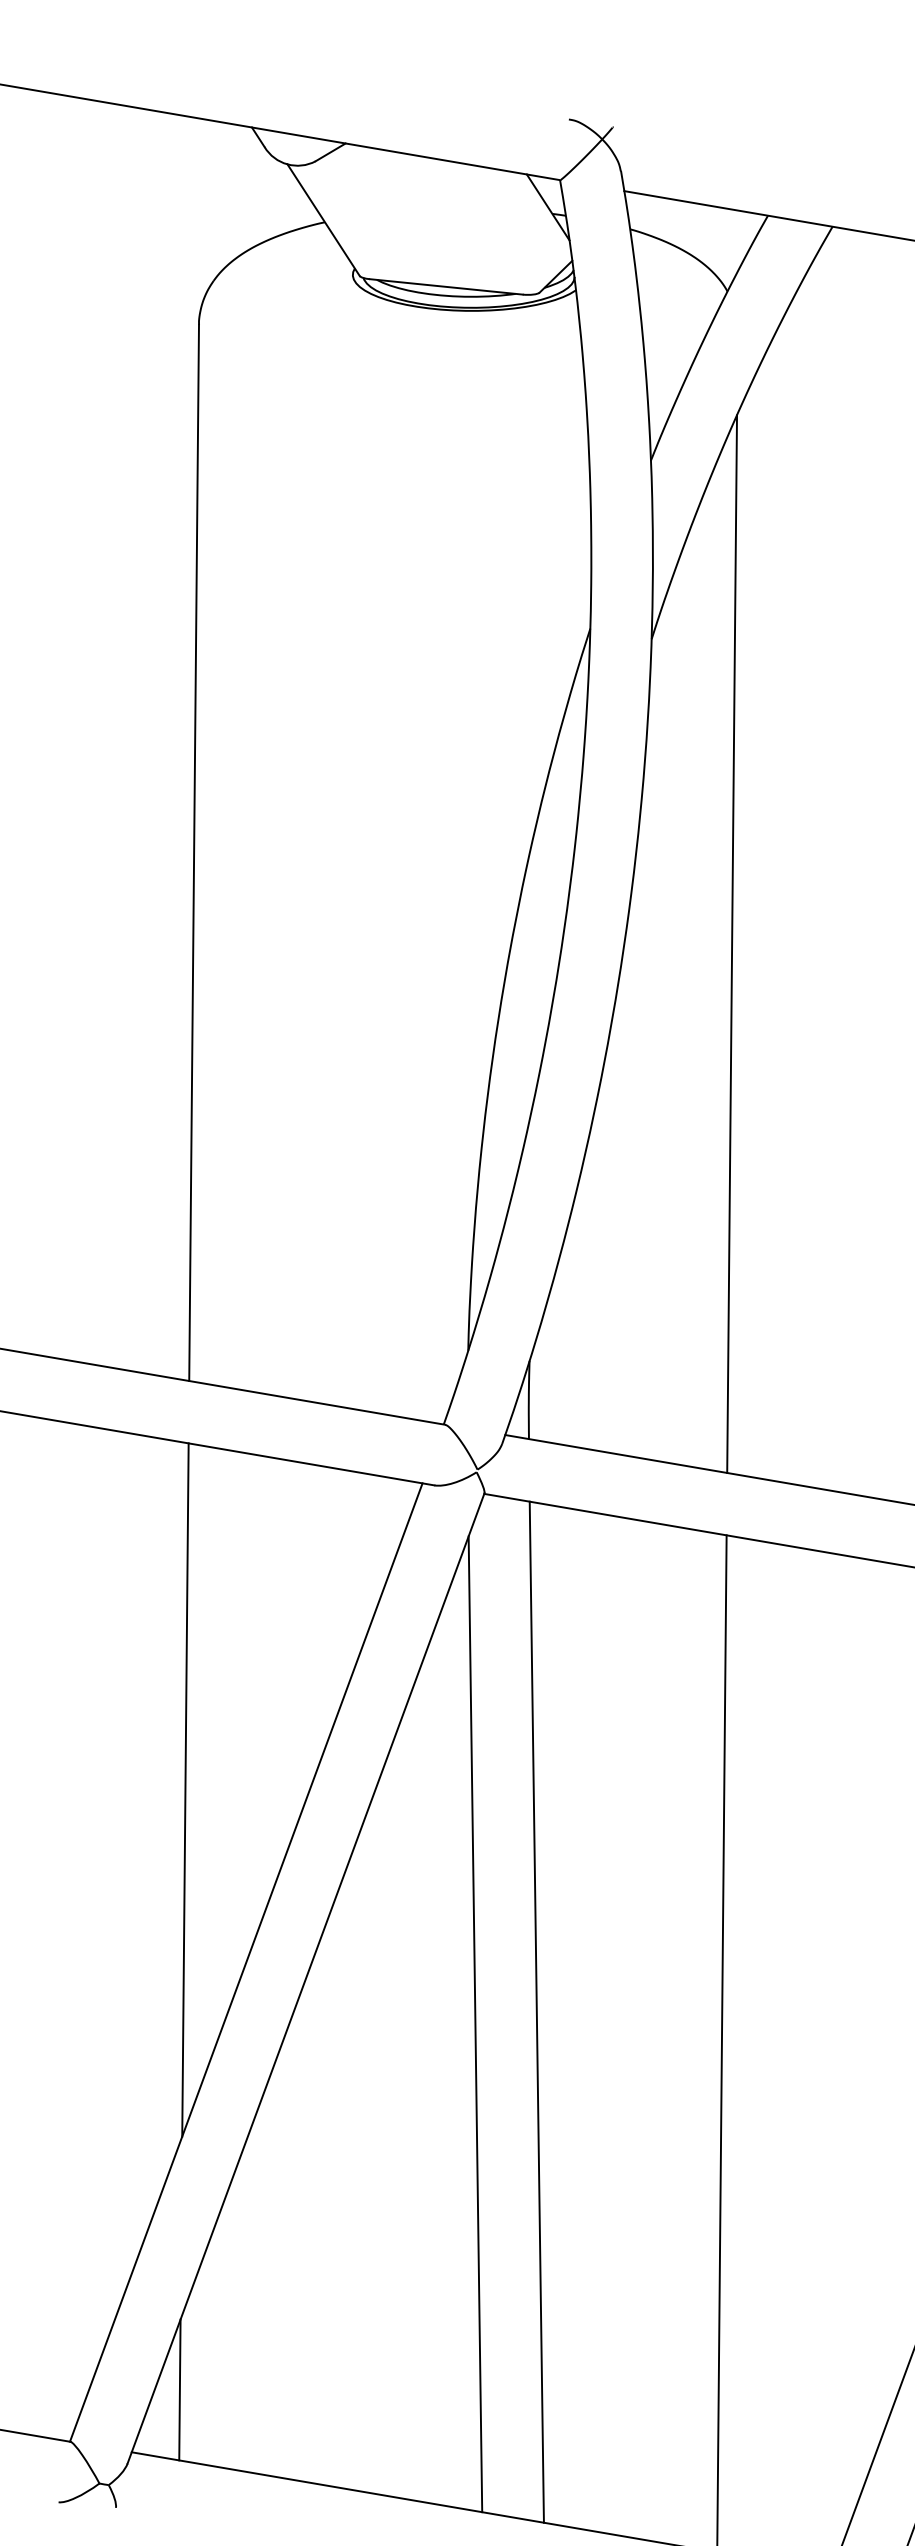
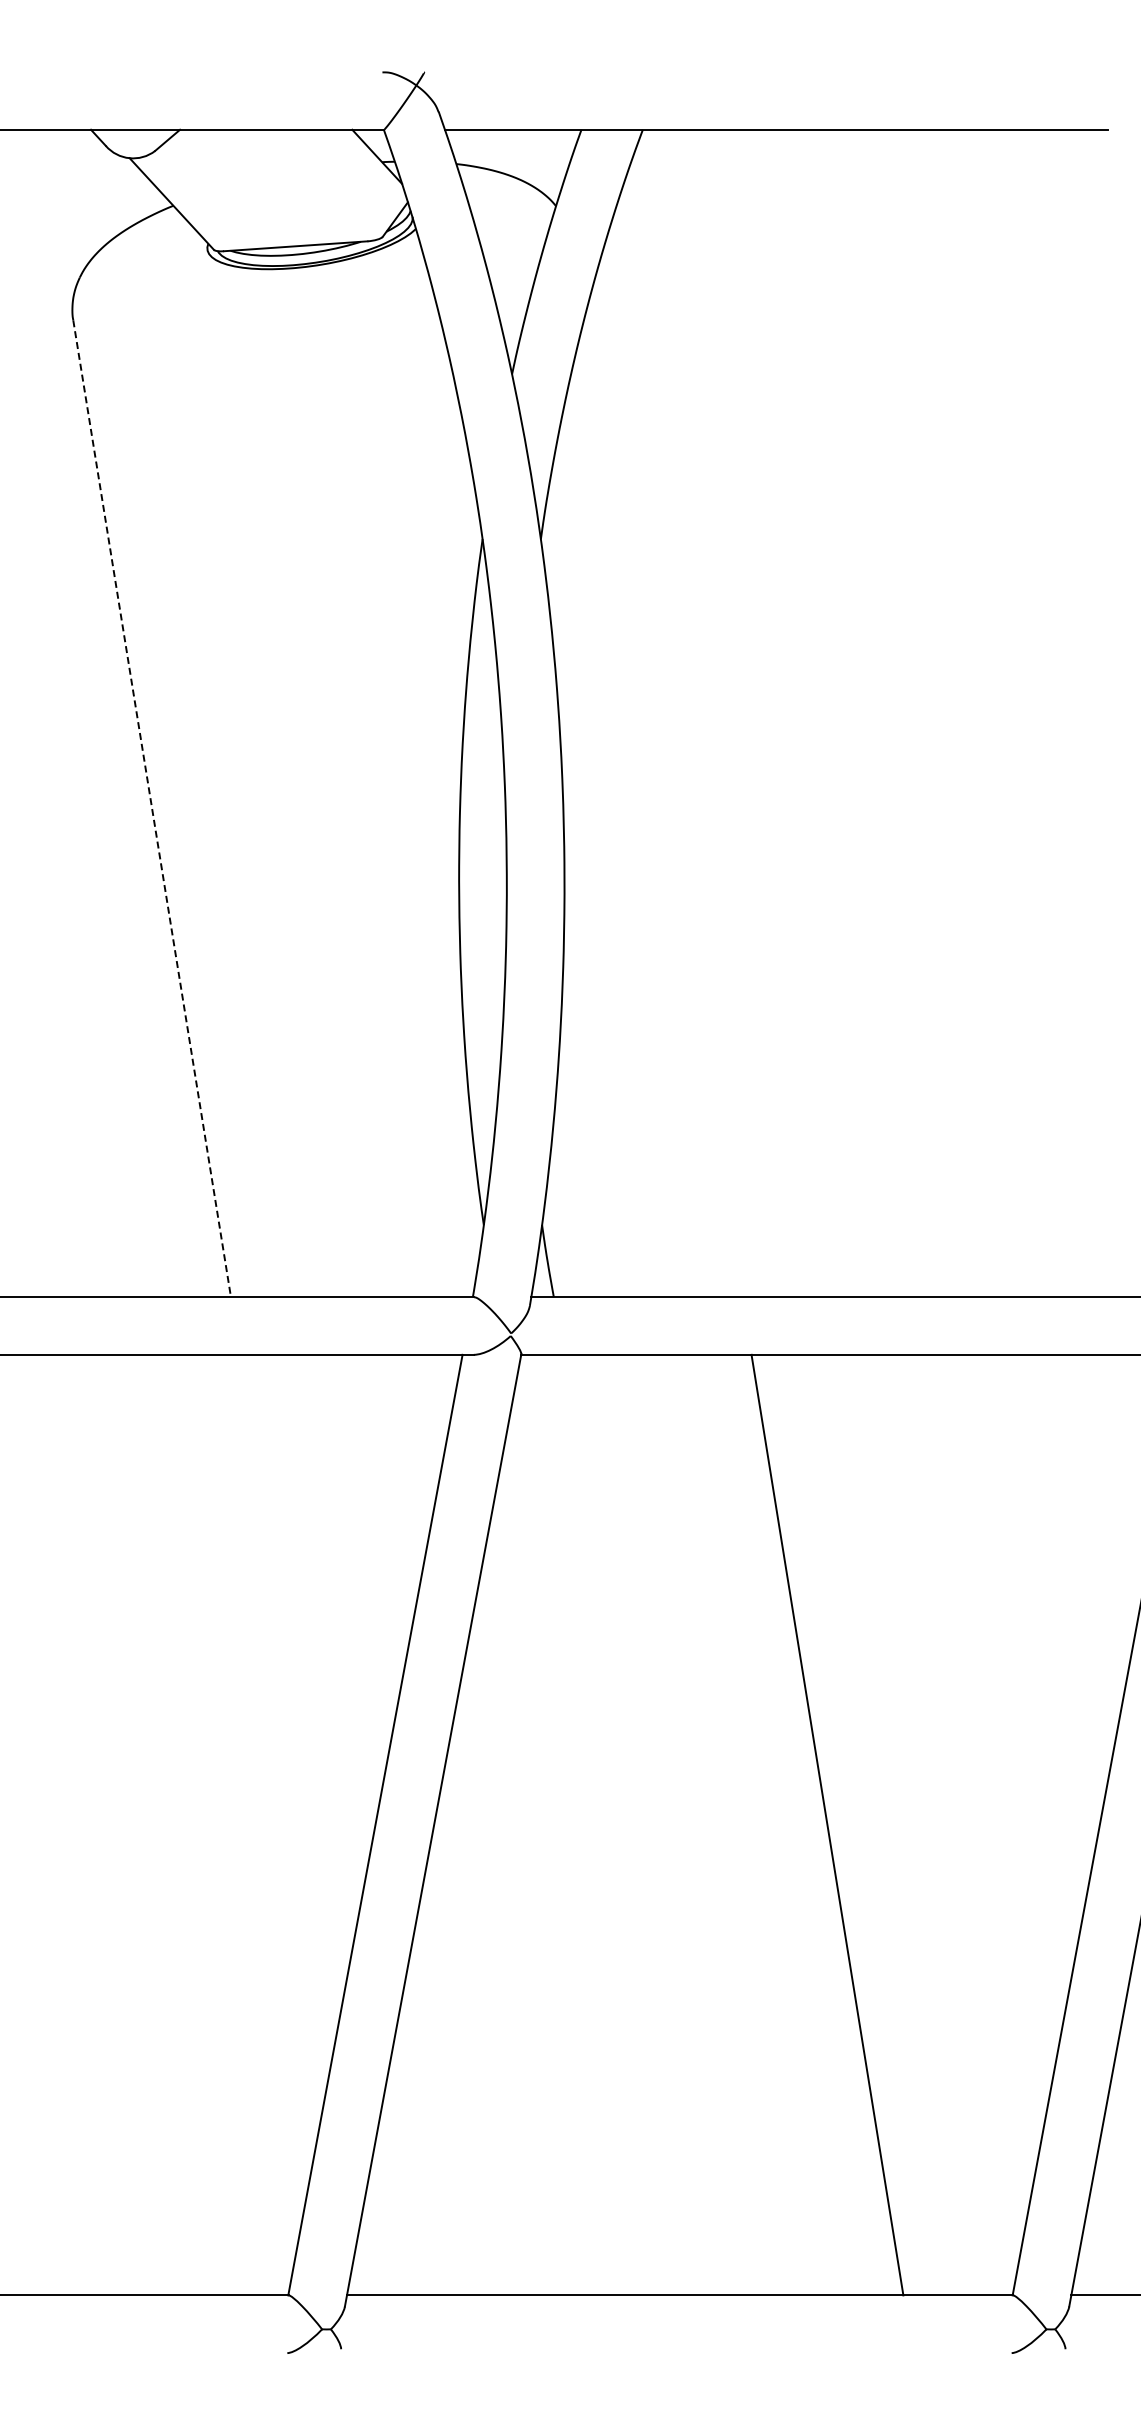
line: (194, 852) -> (152, 808), solid -> dashed
line: (732, 944) -> (663, 808), removed
line: (185, 1788) -> (291, 1674), removed
line: (536, 2011) -> (651, 1824), removed
line: (475, 2023) -> (596, 1845), removed
line: (179, 2390) -> (381, 2230), removed

